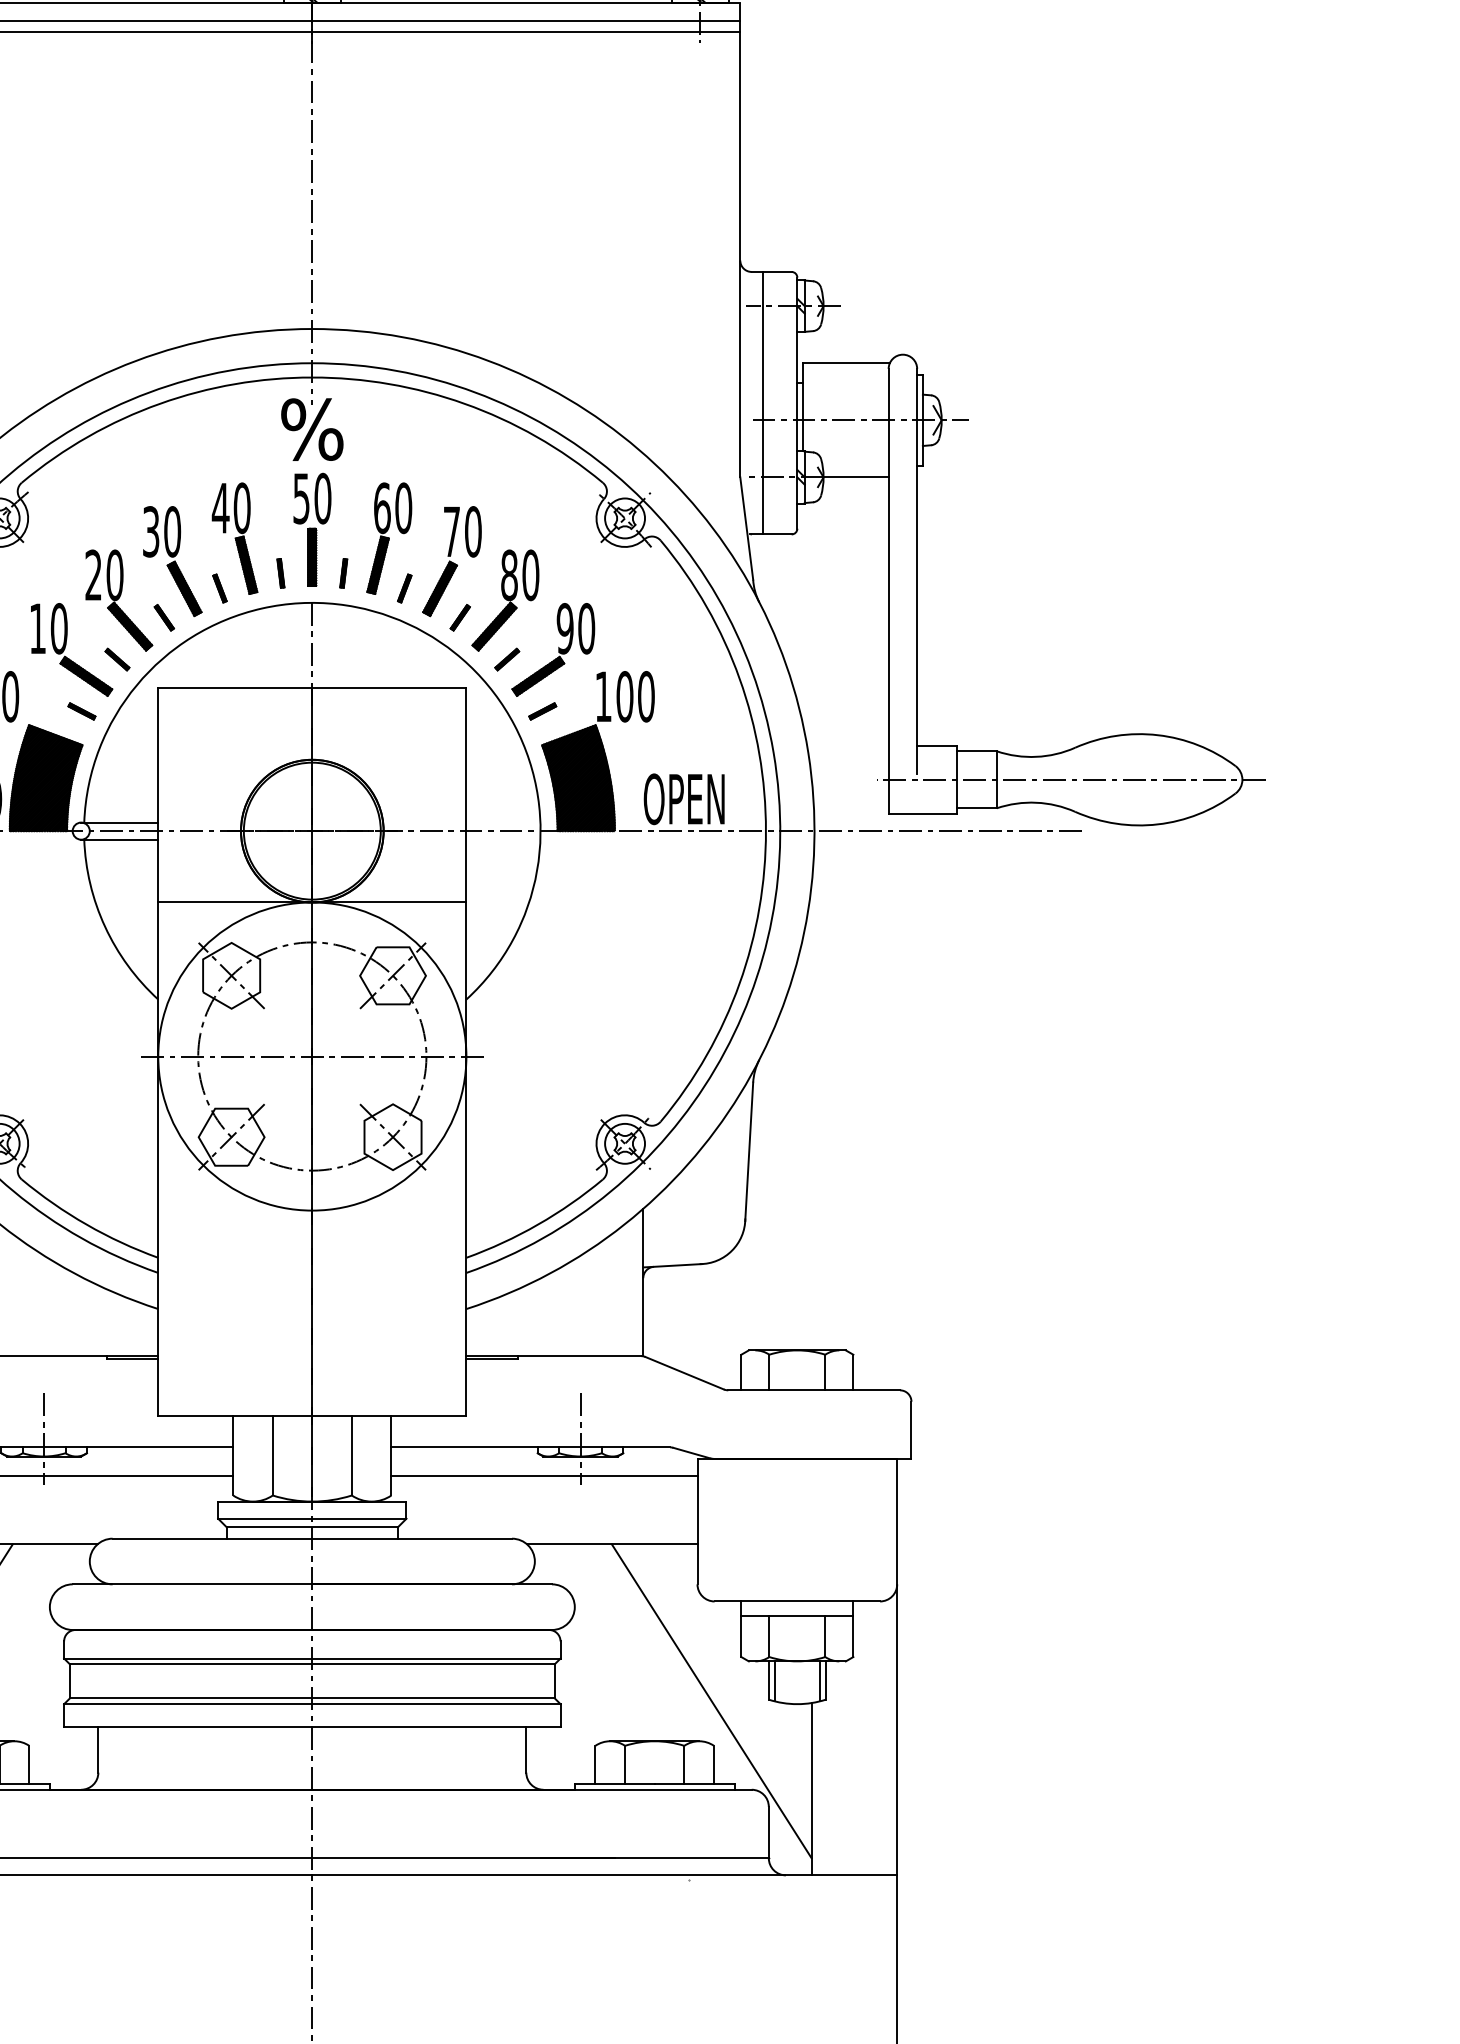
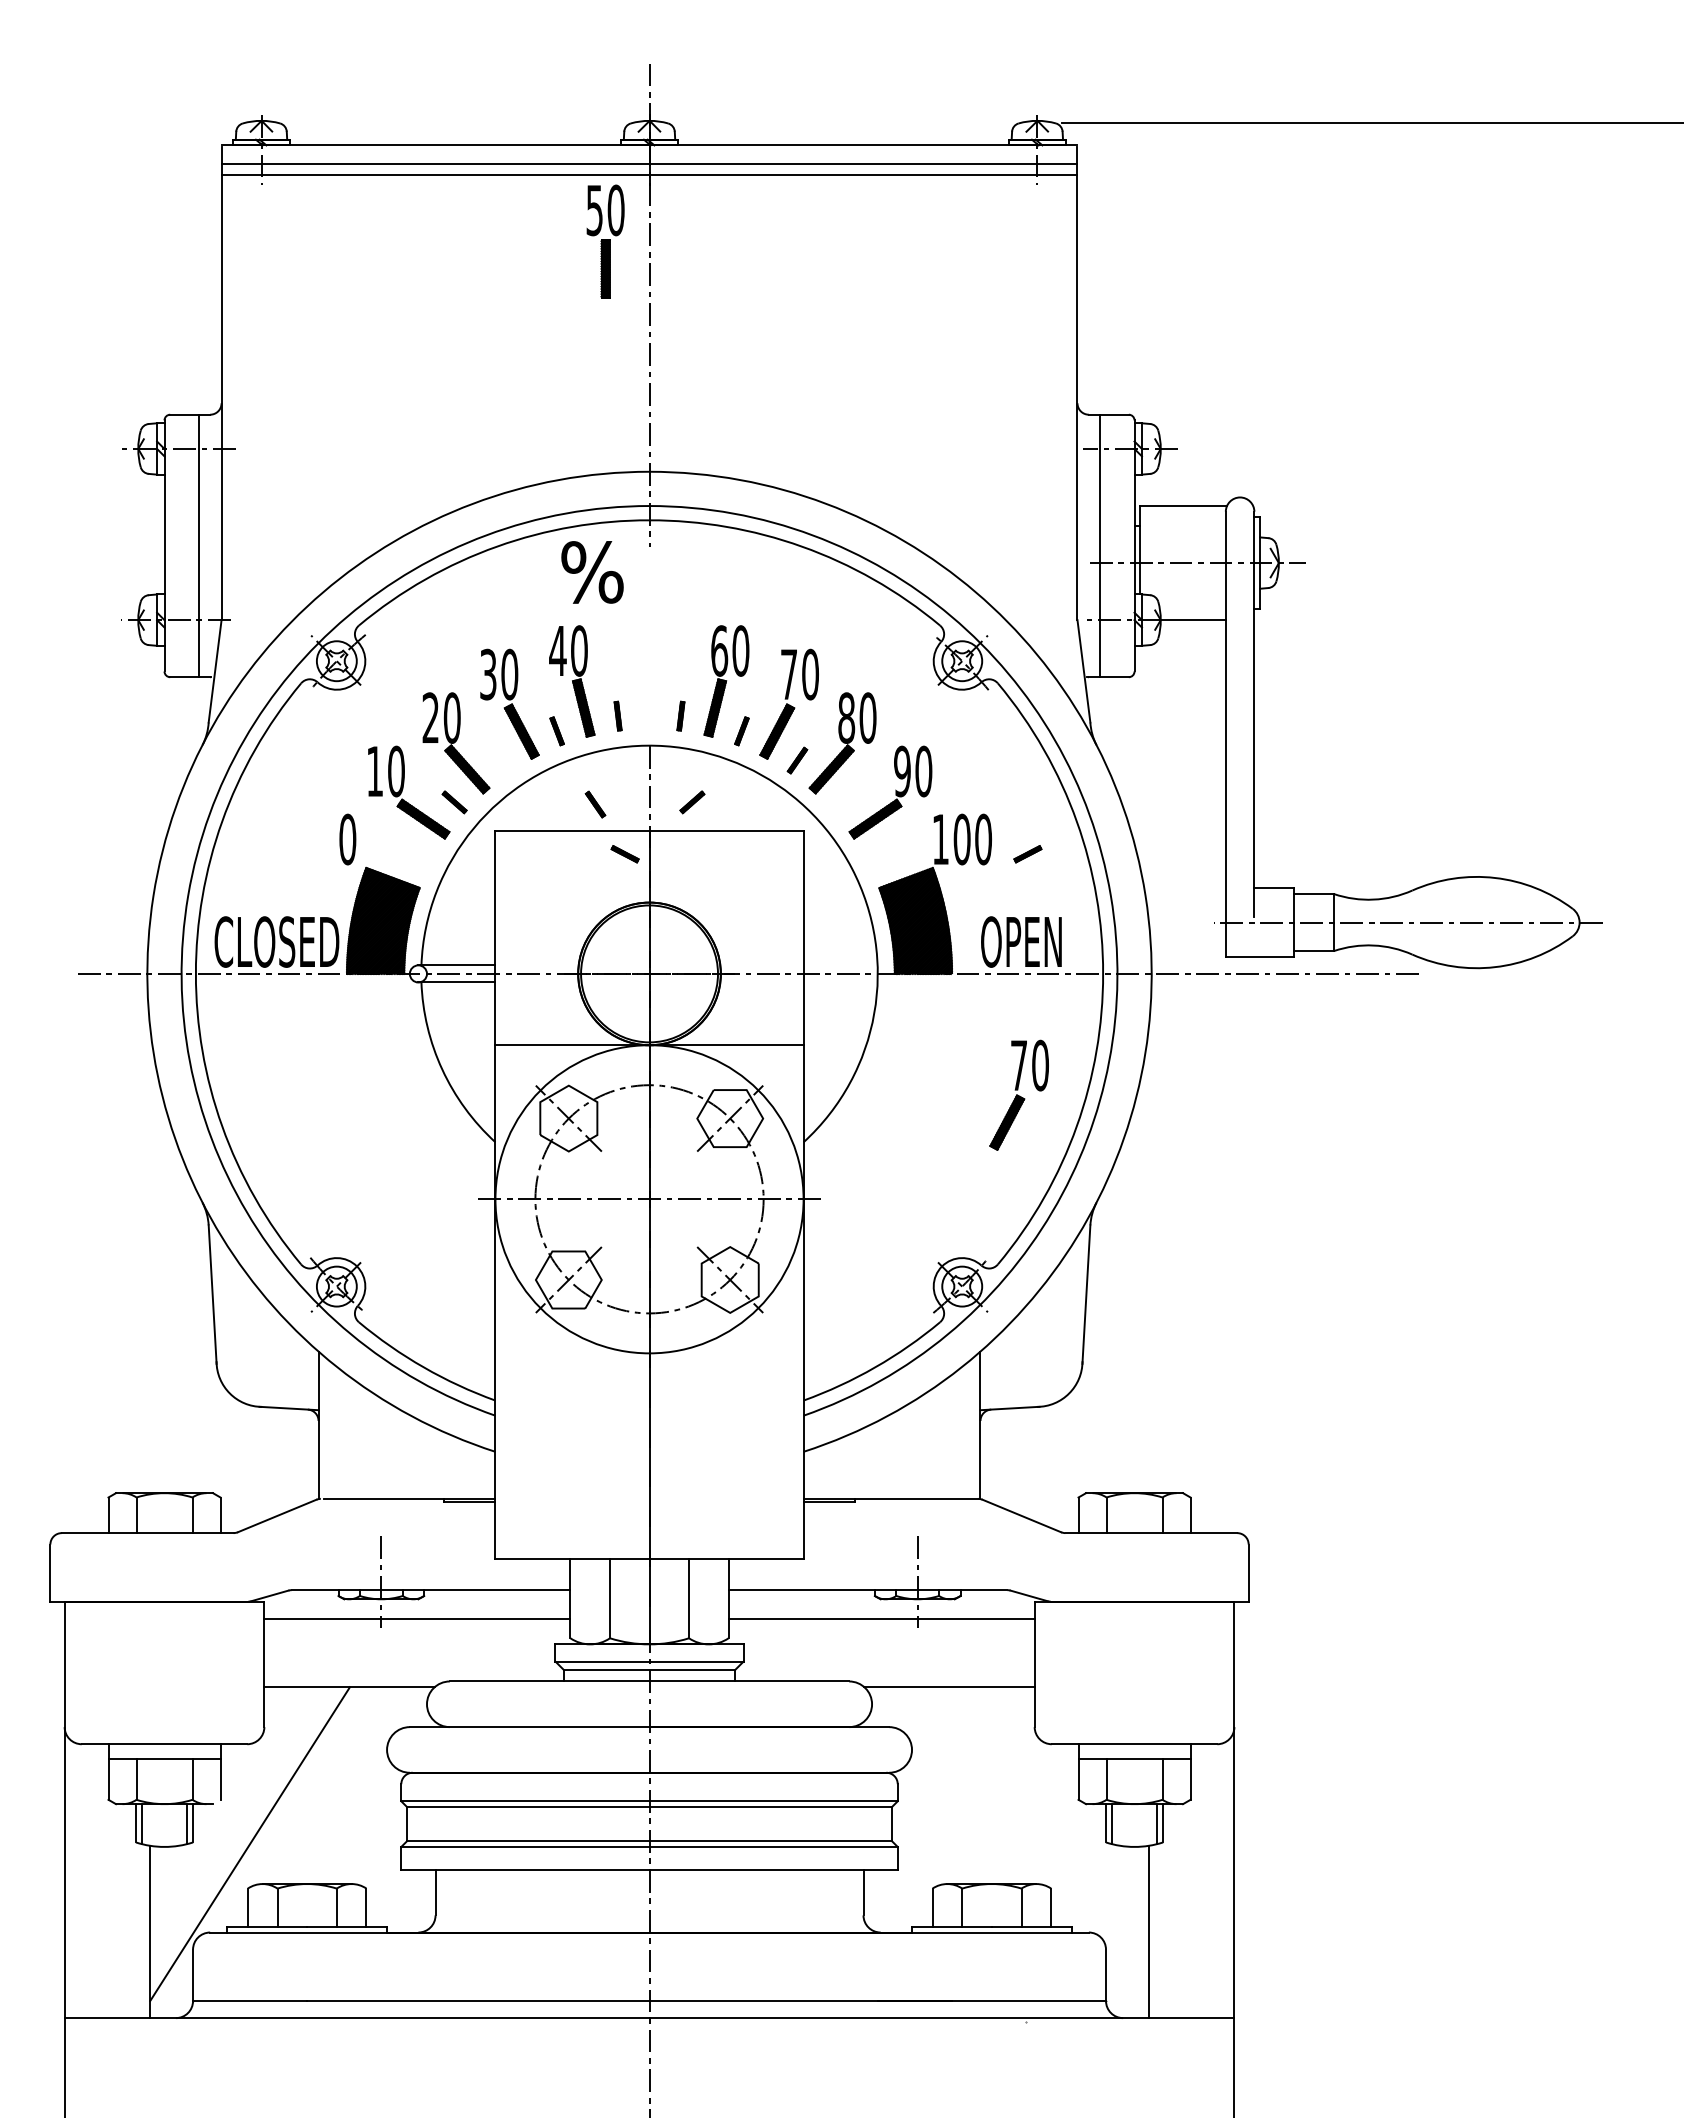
text: (312, 429) -> (592, 572), moved
part: (312, 529) -> (605, 241), moved
part: (164, 617) -> (595, 804), moved
part: (507, 659) -> (692, 802), moved
part: (81, 711) -> (624, 854), moved
part: (542, 711) -> (1027, 854), moved
part: (681, 951) -> (1018, 1094), added
line: (711, 1701) -> (1048, 1844), removed

